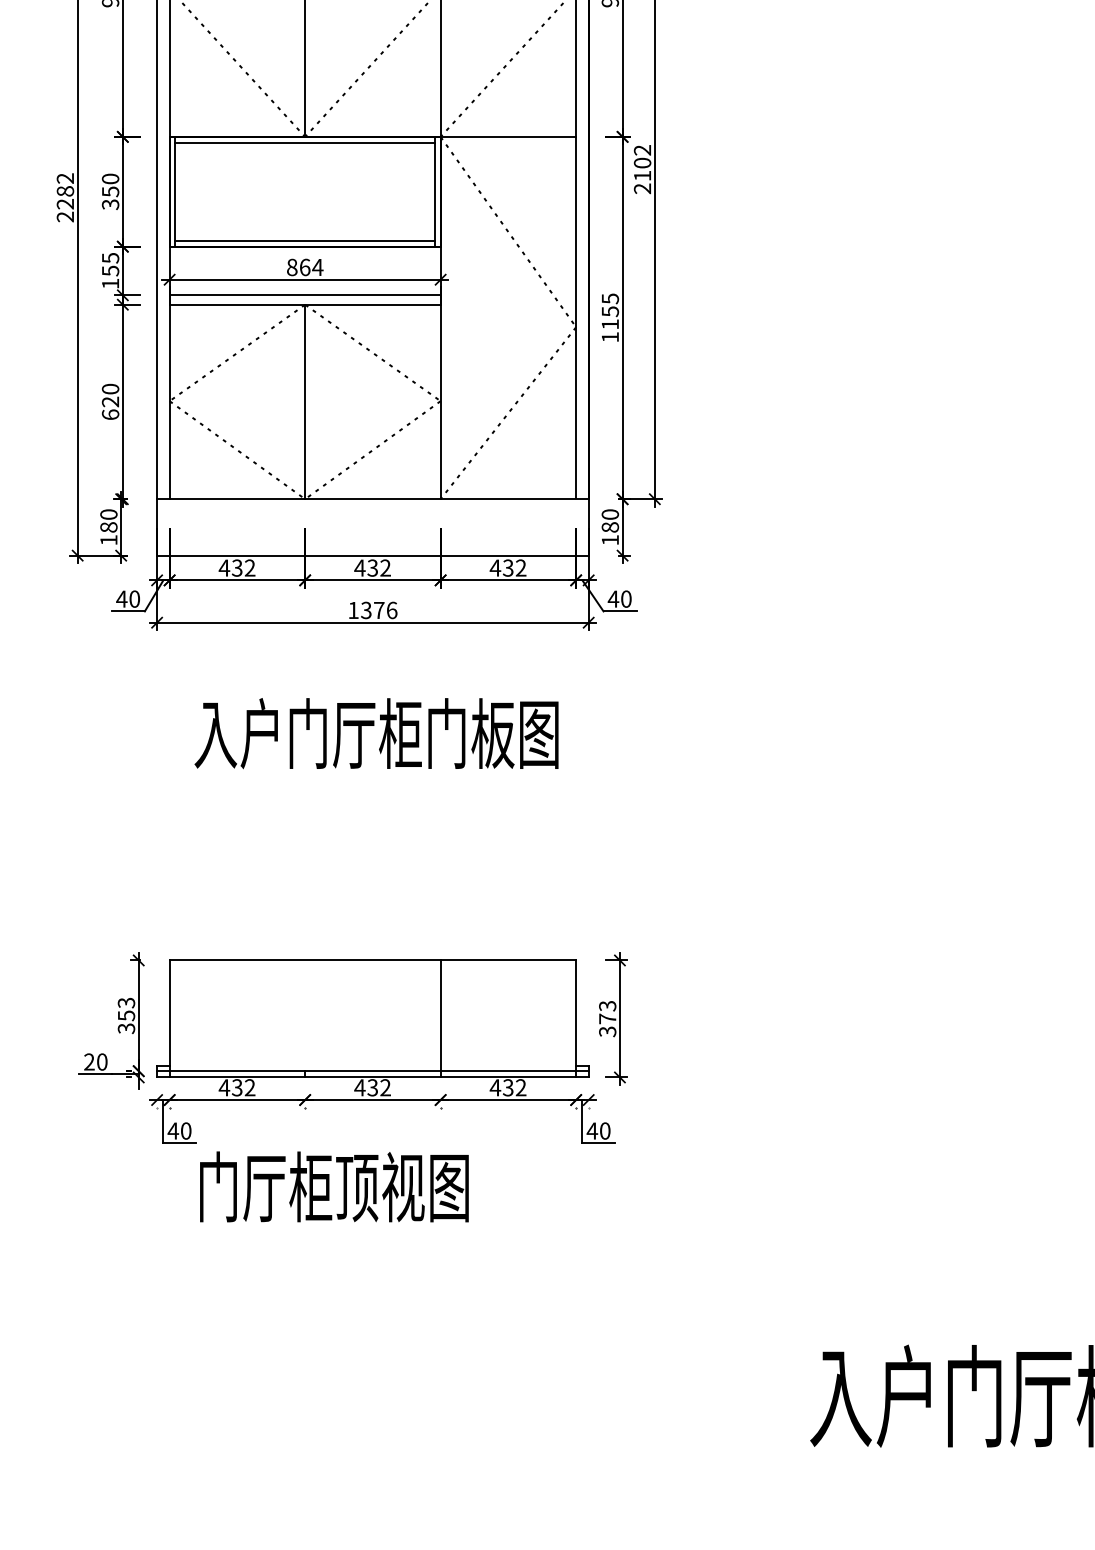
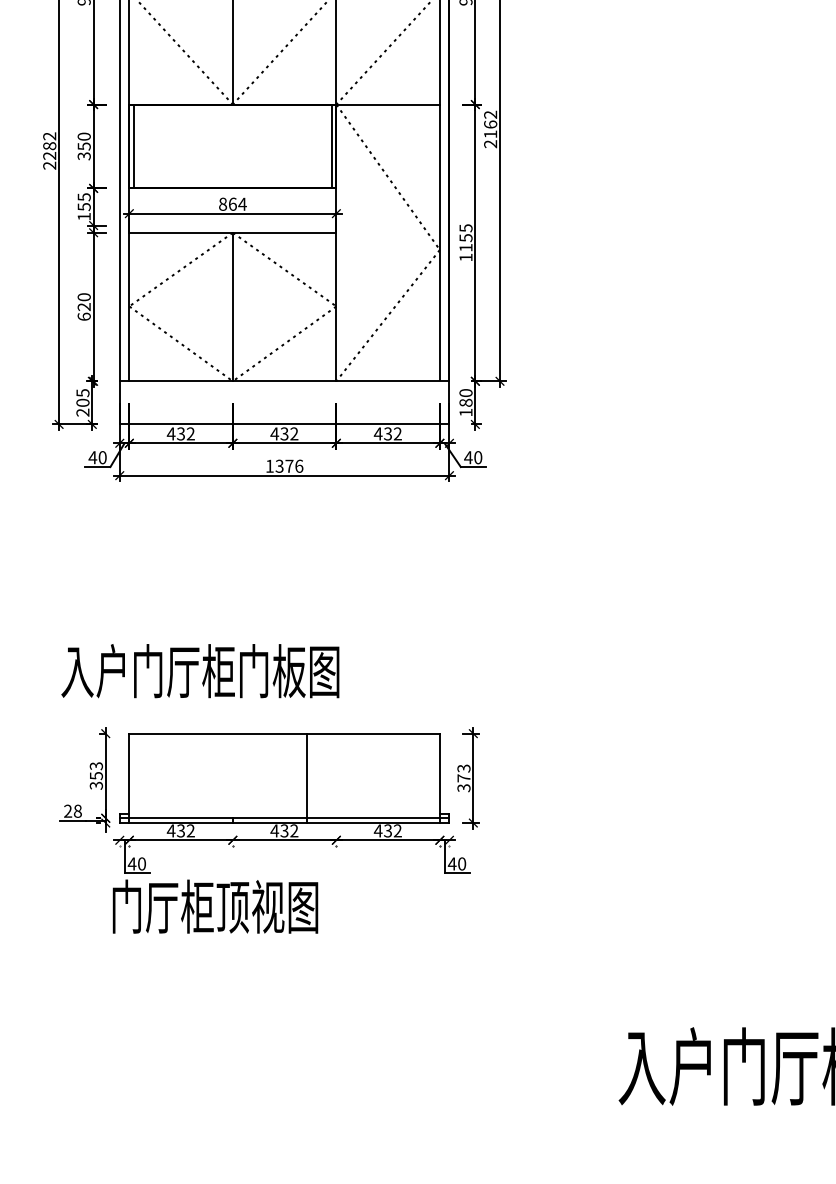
line: (305, 142) -> (233, 108), removed
text: (642, 162) -> (490, 124), 2102 -> 2162
line: (305, 241) -> (233, 184), removed
line: (304, 295) -> (232, 225), removed
text: (108, 527) -> (82, 402), 180 -> 205
text: (376, 733) -> (200, 671), moved
line: (440, 1018) -> (307, 778), moved
text: (102, 1061) -> (78, 810), 20 -> 28
text: (334, 1186) -> (215, 906), moved

